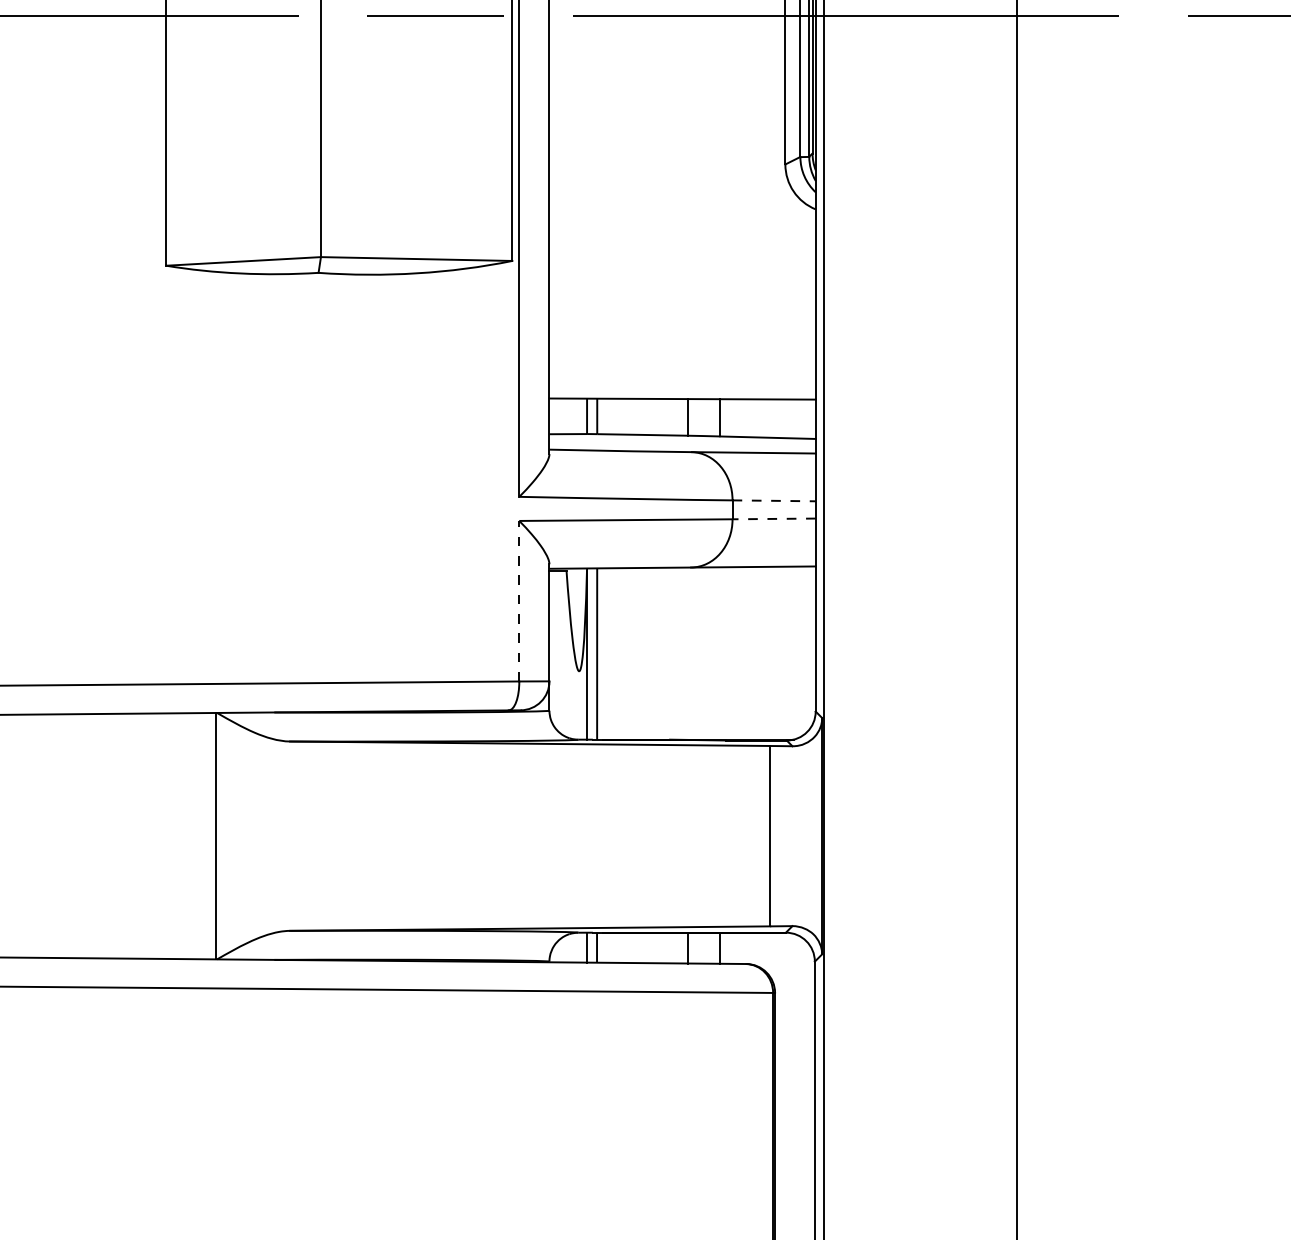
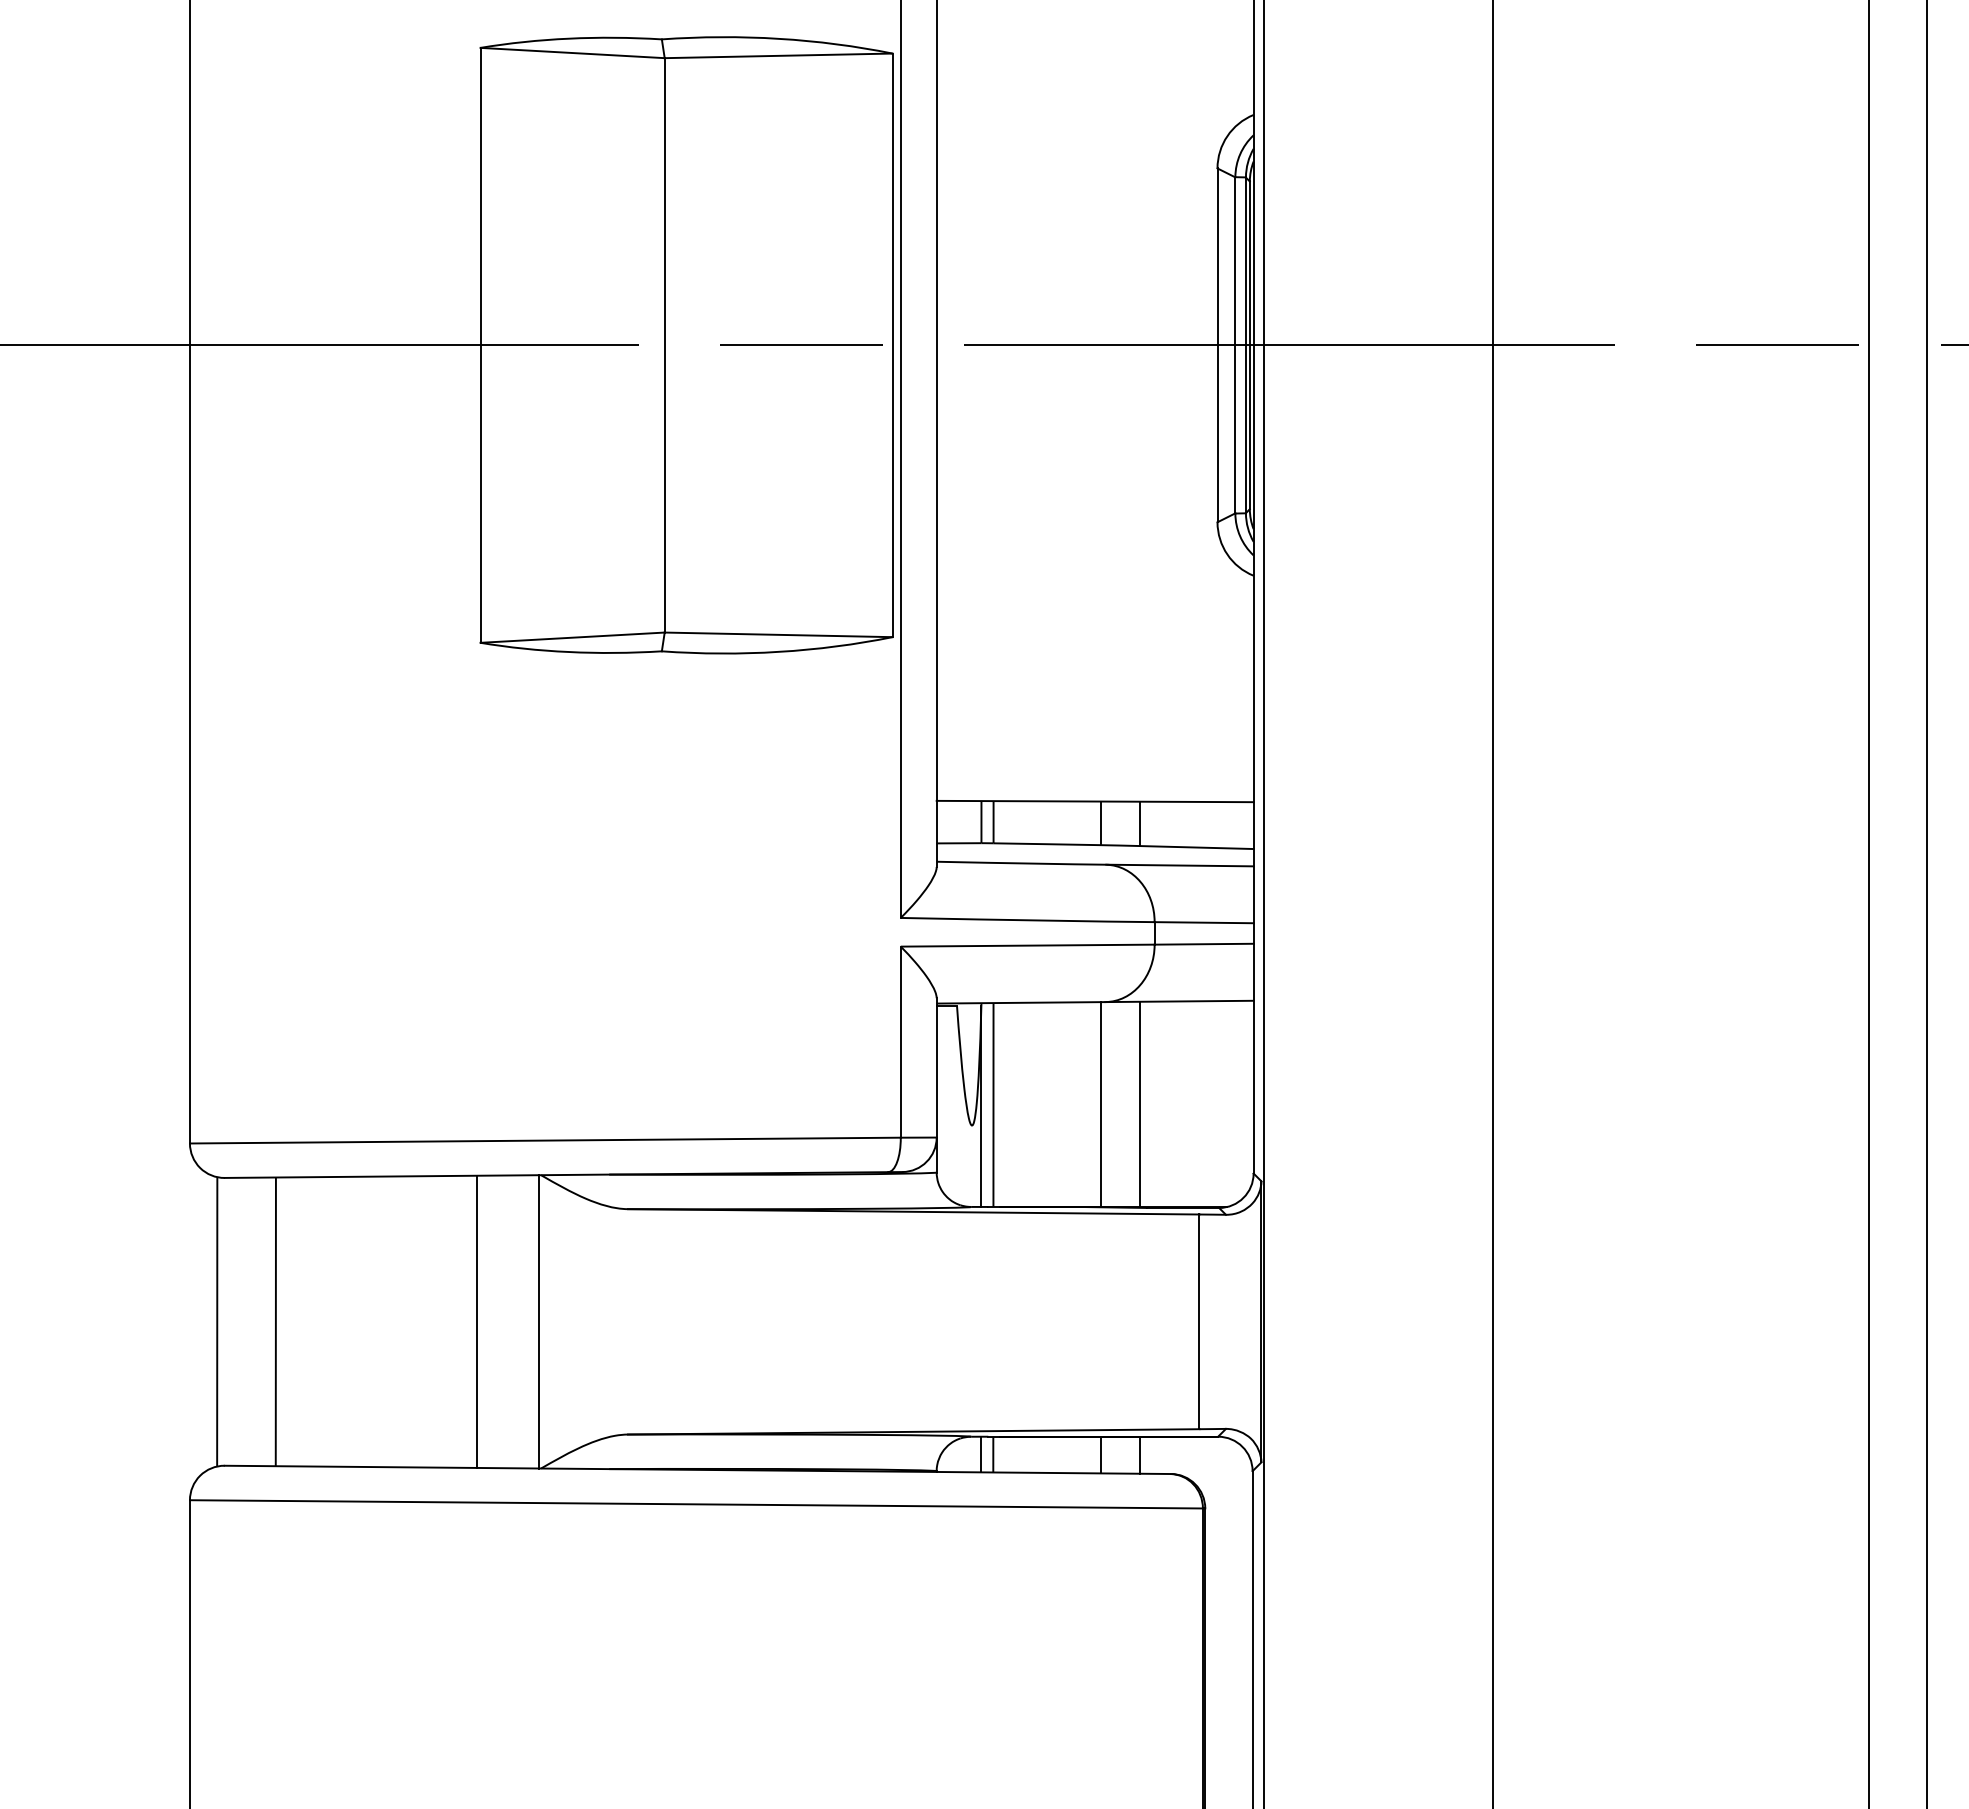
line: (774, 500) -> (1204, 922), dashed -> solid
line: (773, 519) -> (1203, 944), dashed -> solid
line: (519, 601) -> (900, 1042), dashed -> solid
line: (720, 652) -> (1140, 1103), added
line: (687, 653) -> (1101, 1104), added
line: (163, 835) -> (477, 1321), added

